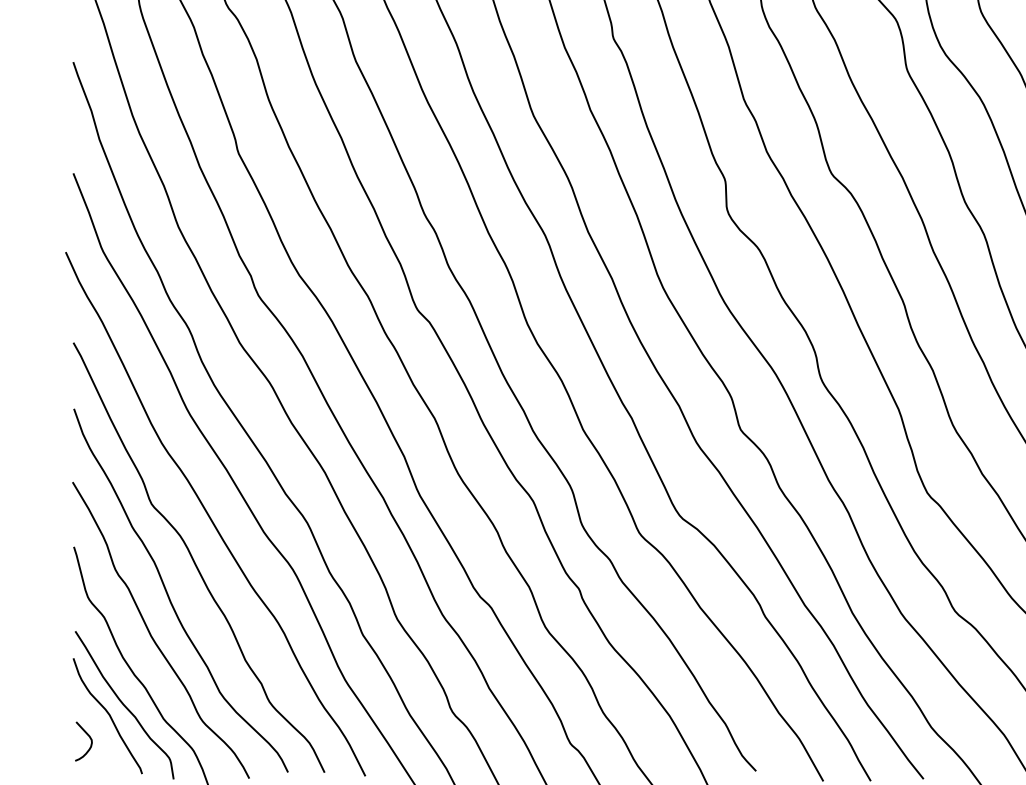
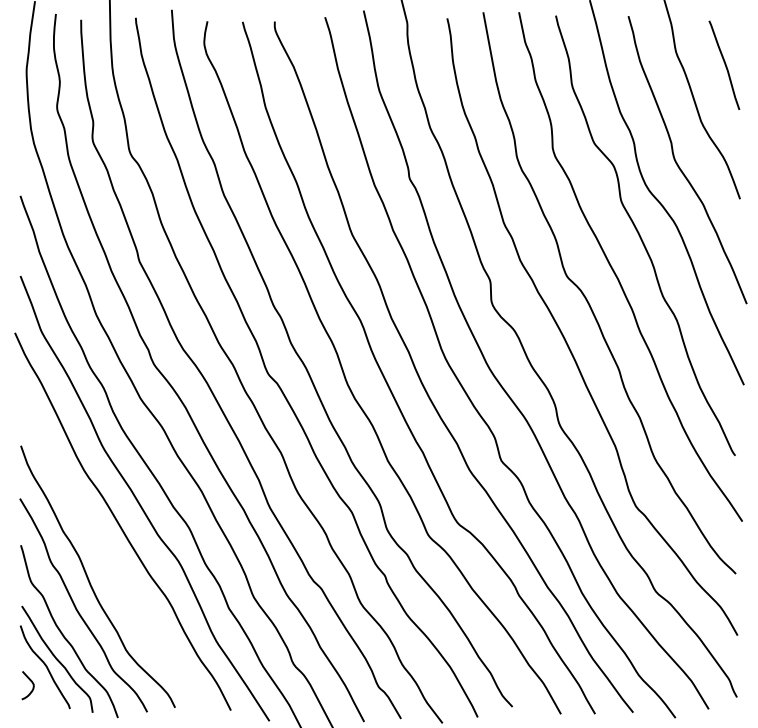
curve: (194, 558) -> (107, 553), removed

